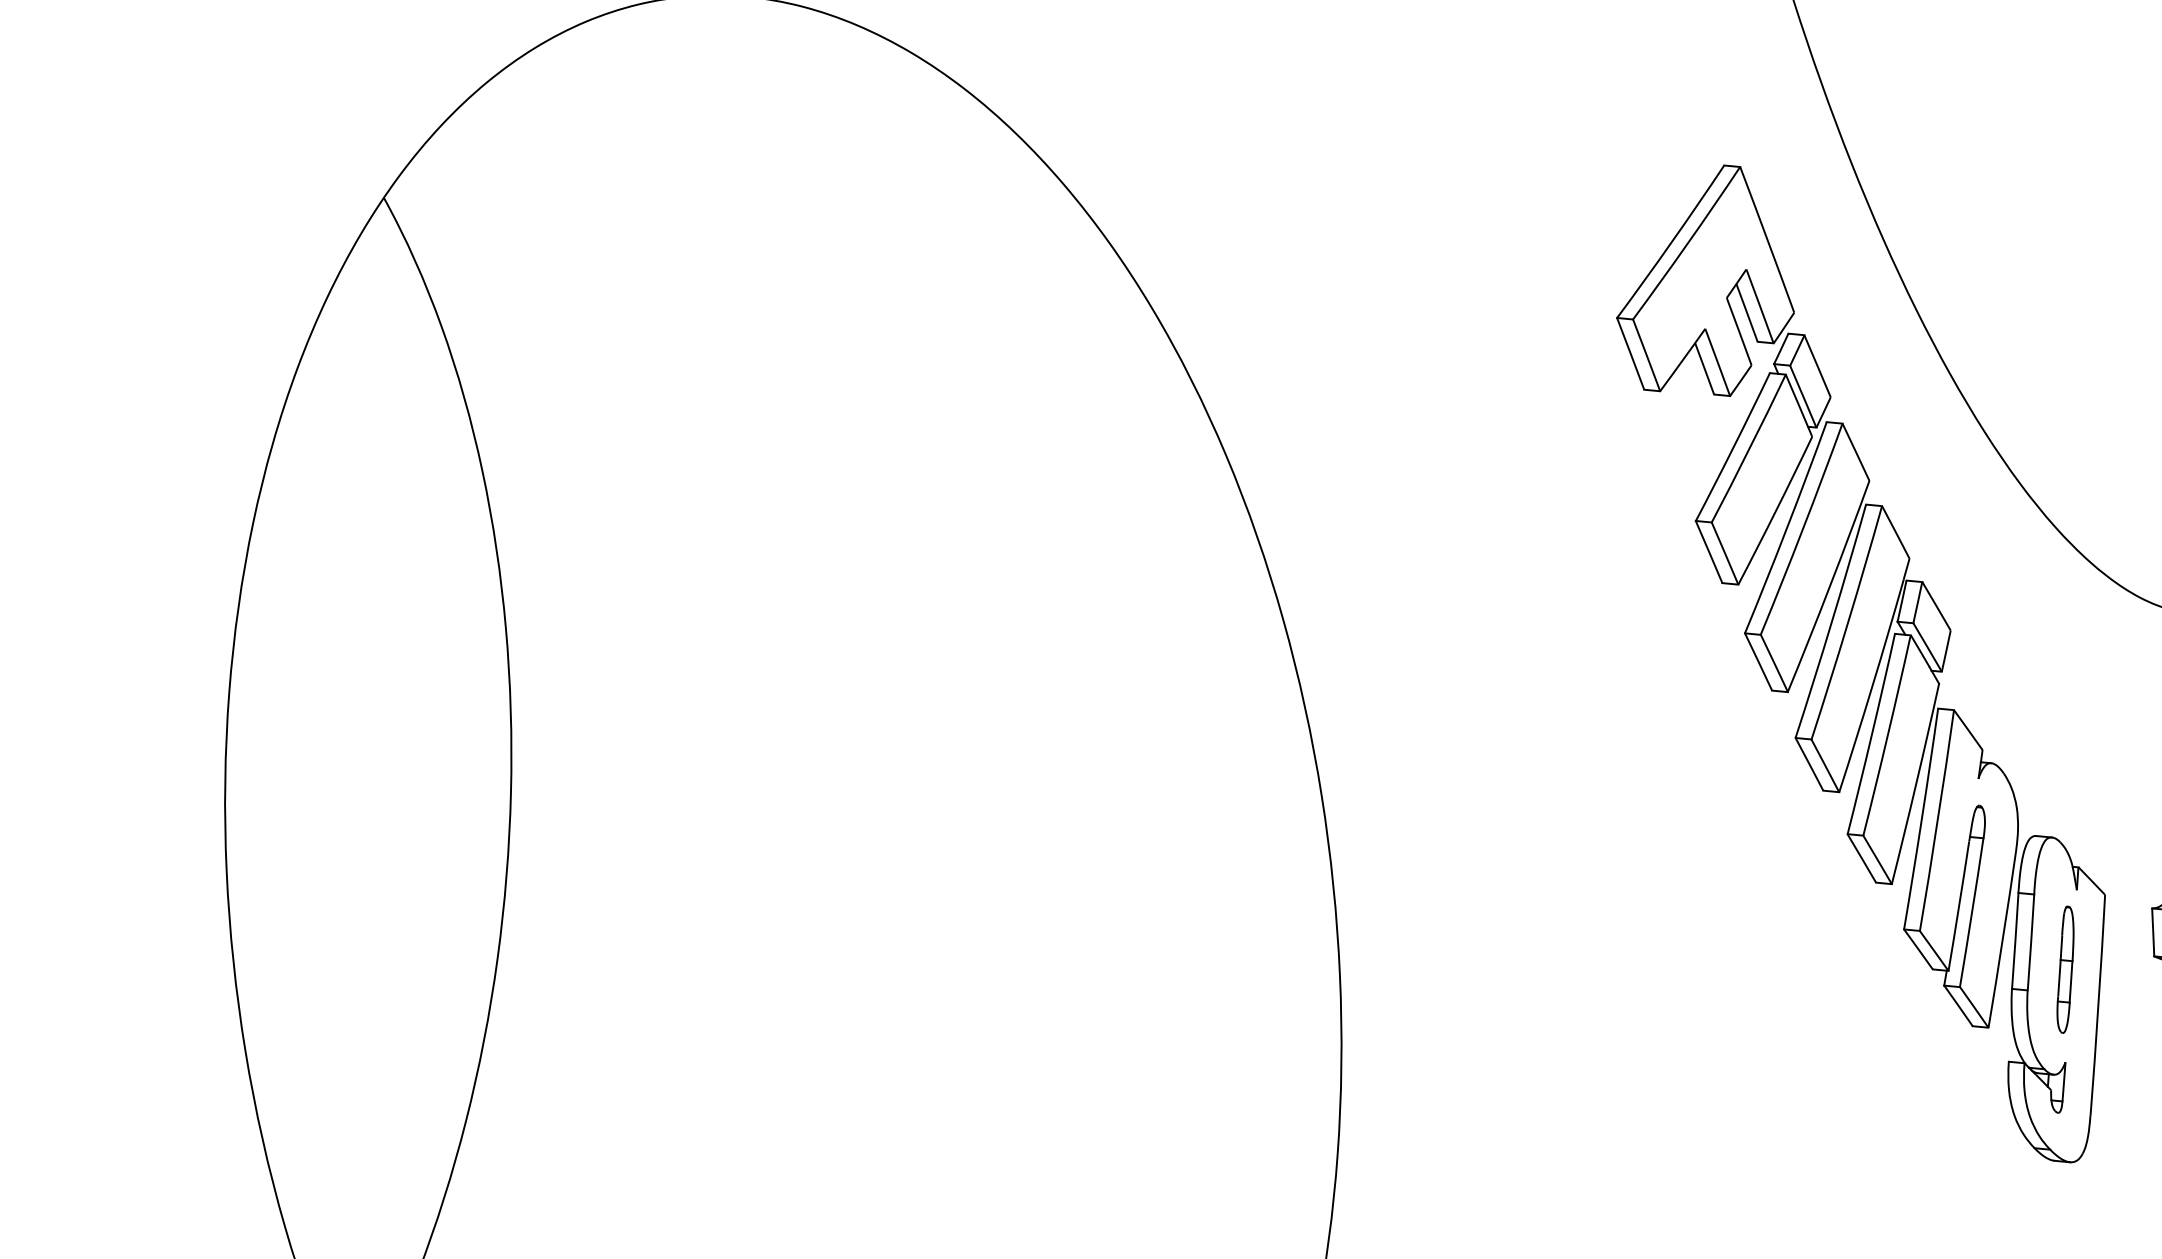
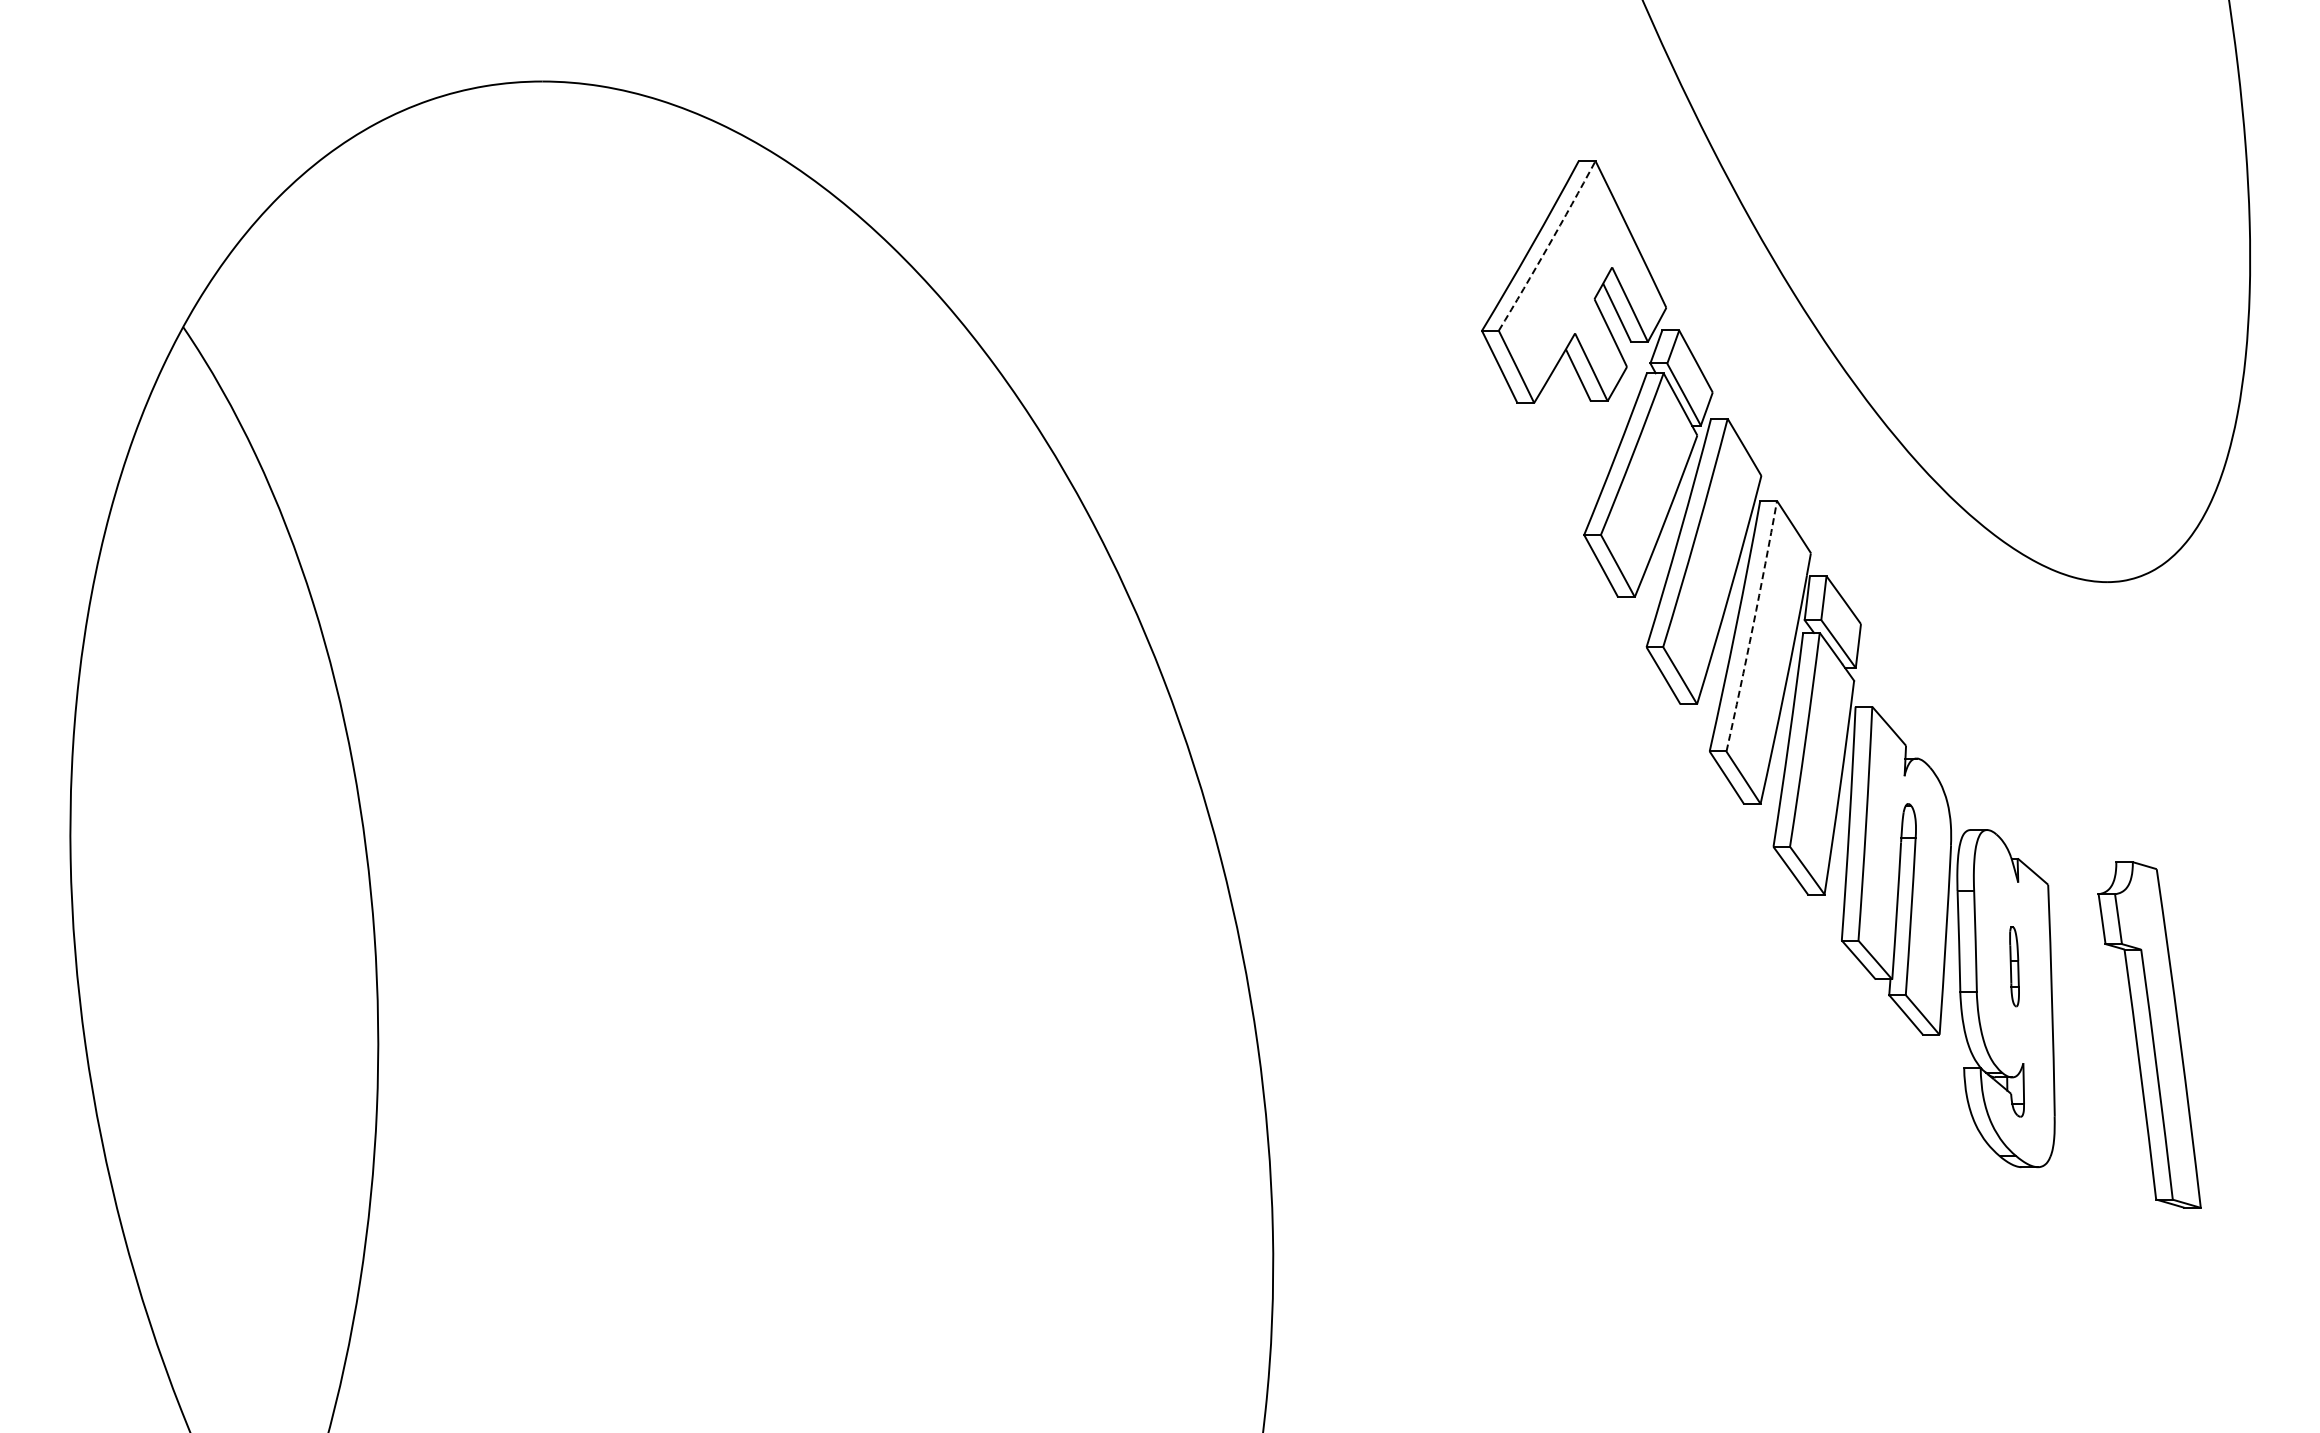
arc: (1687, 243) -> (1548, 246), solid -> dashed
arc: (1848, 623) -> (1753, 626), solid -> dashed
part: (2065, 969) -> (2014, 966), size x0.6

